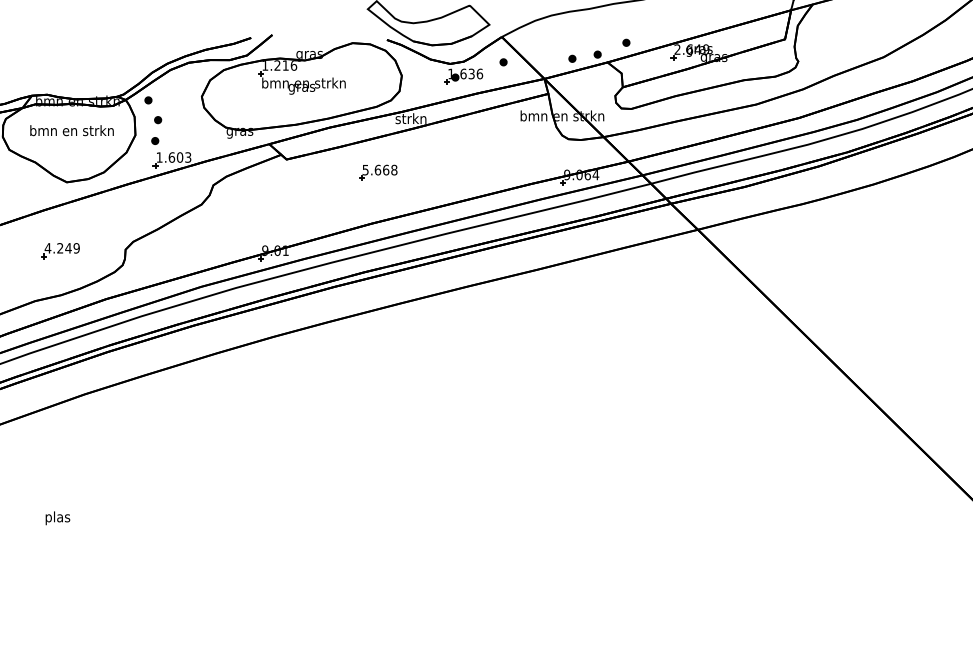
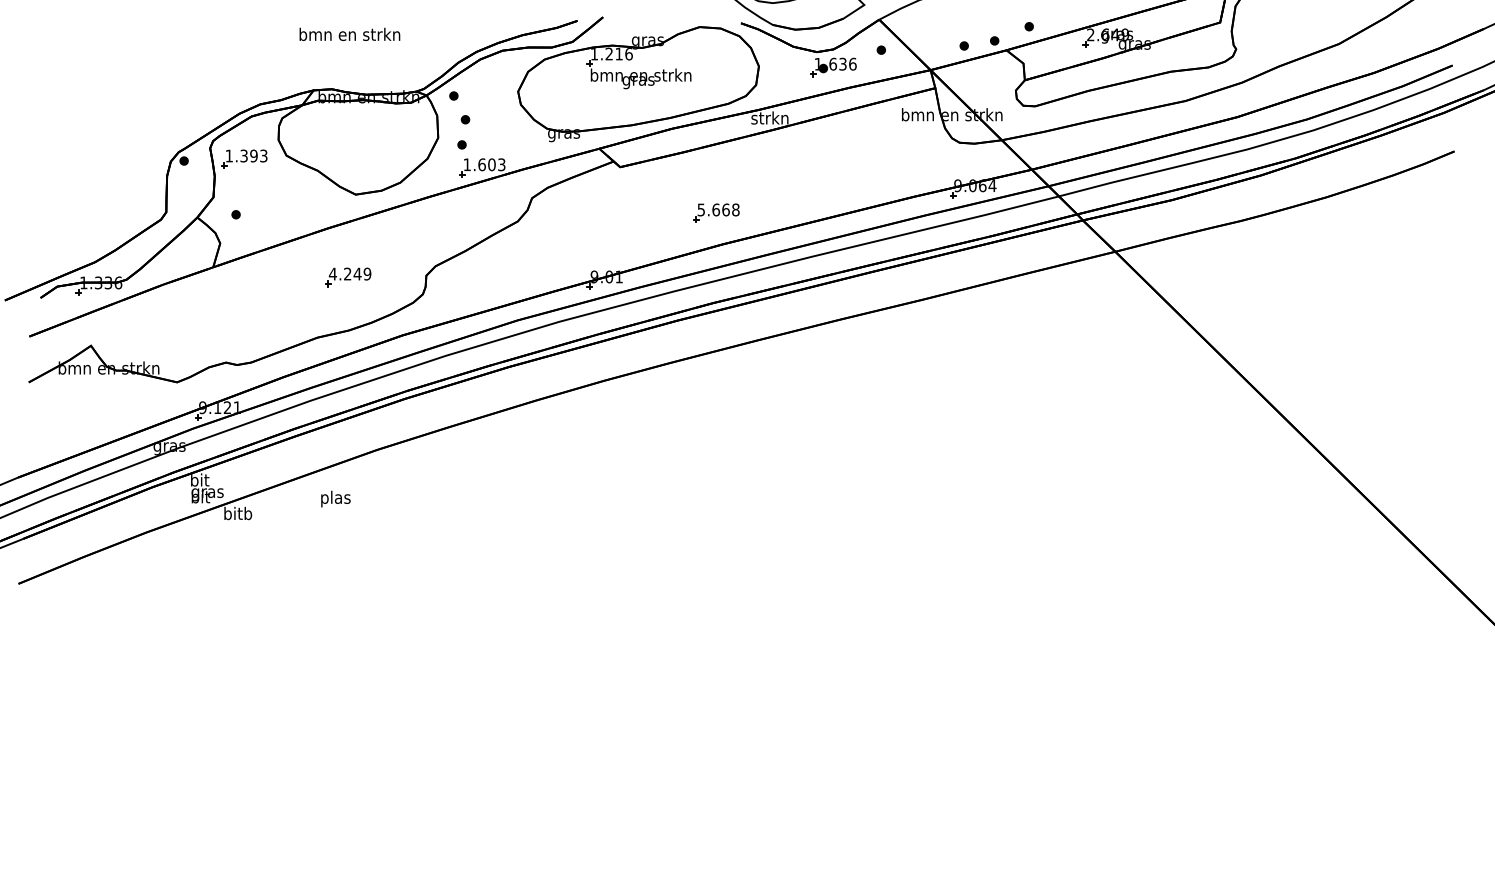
text: (71, 129) -> (349, 33), moved
part: (378, 172) -> (716, 212), moved
text: (57, 517) -> (335, 498), moved

